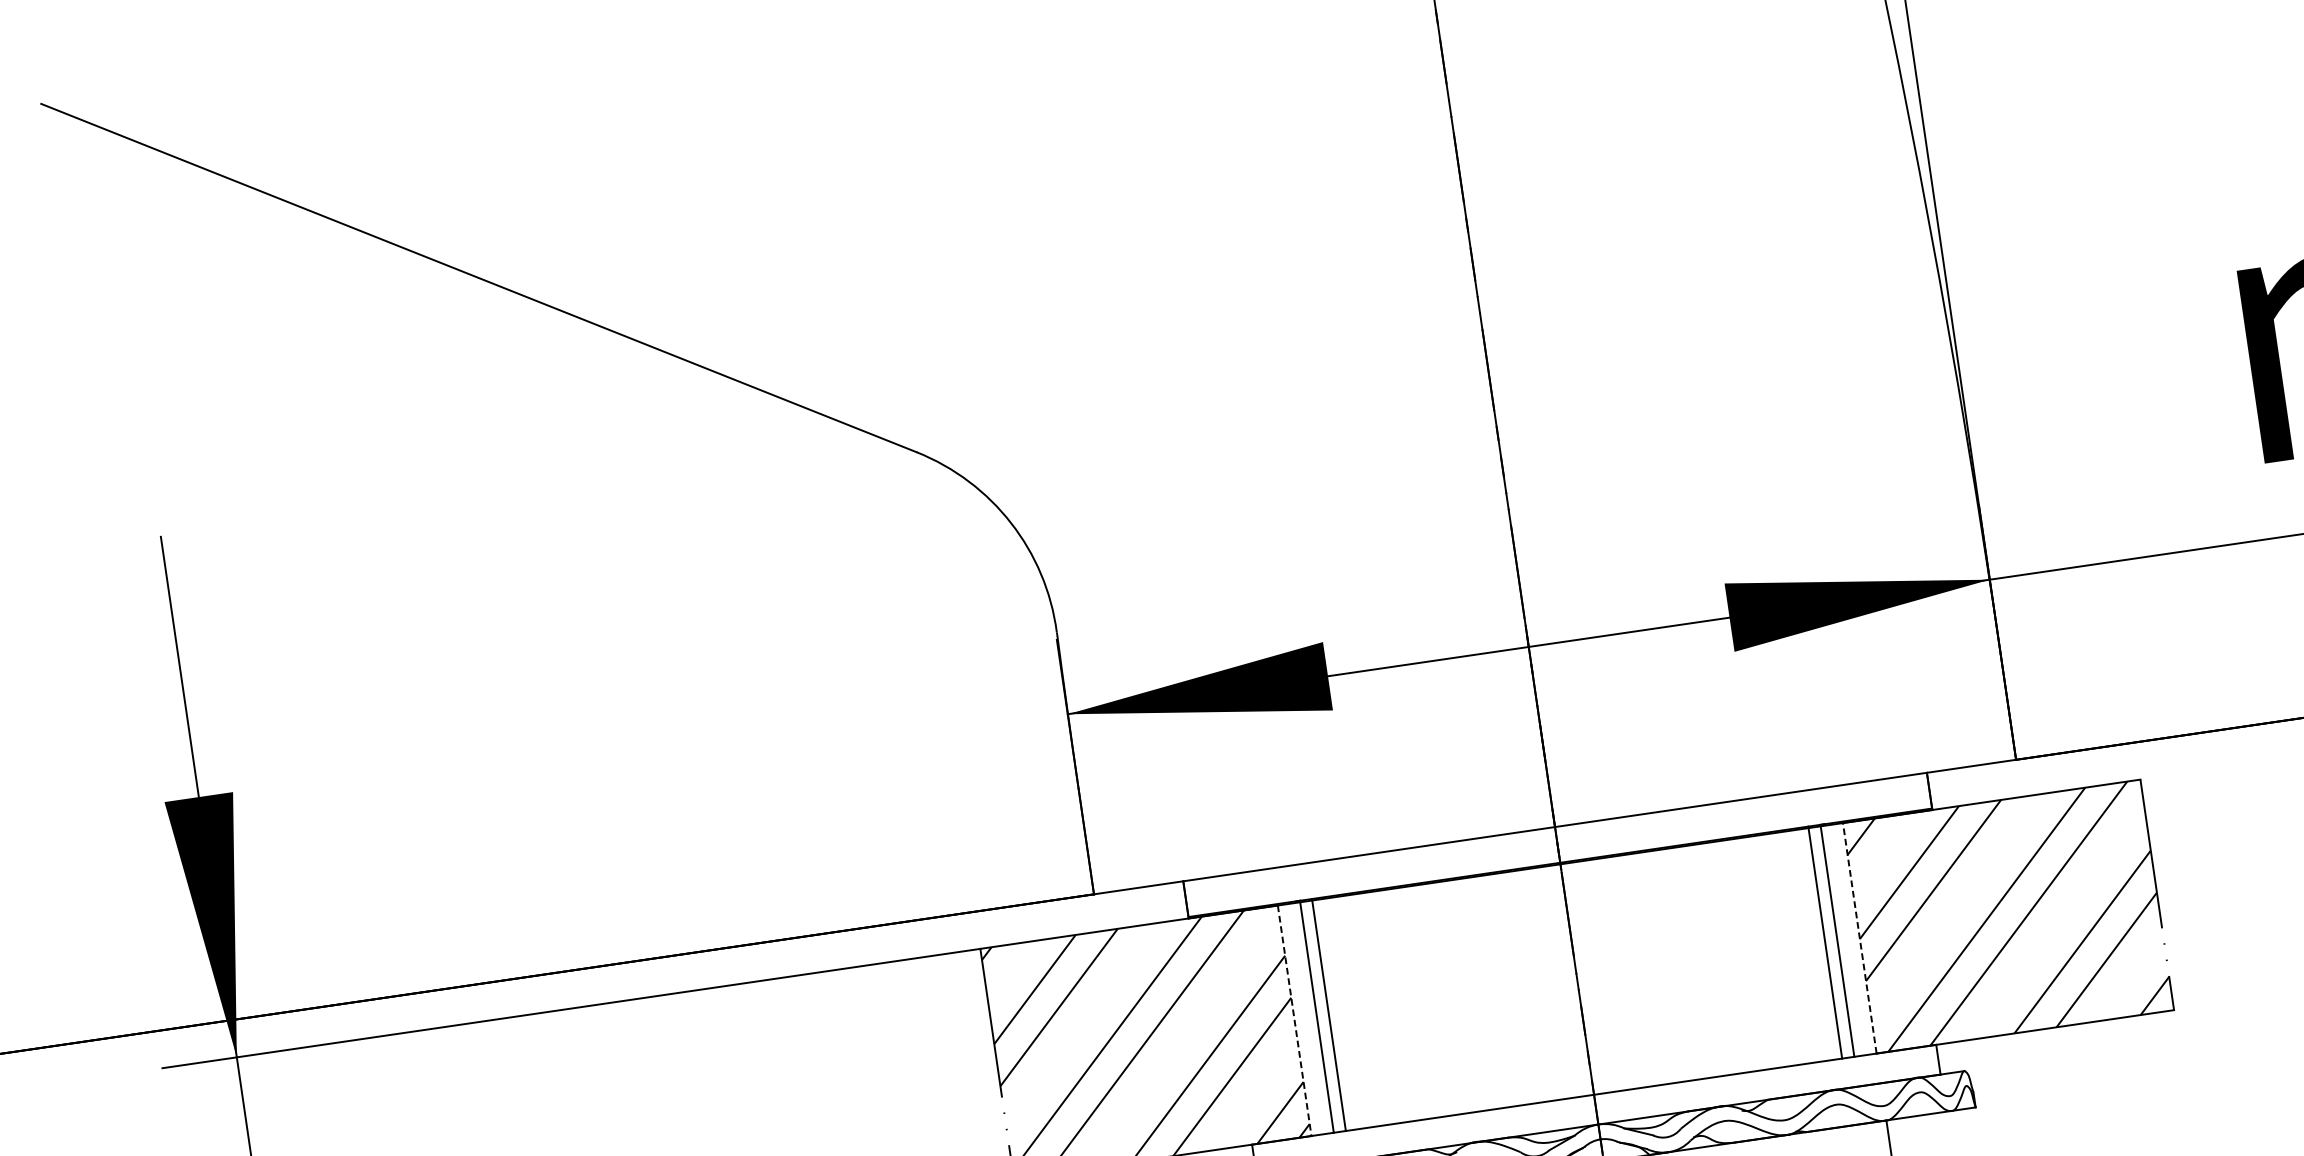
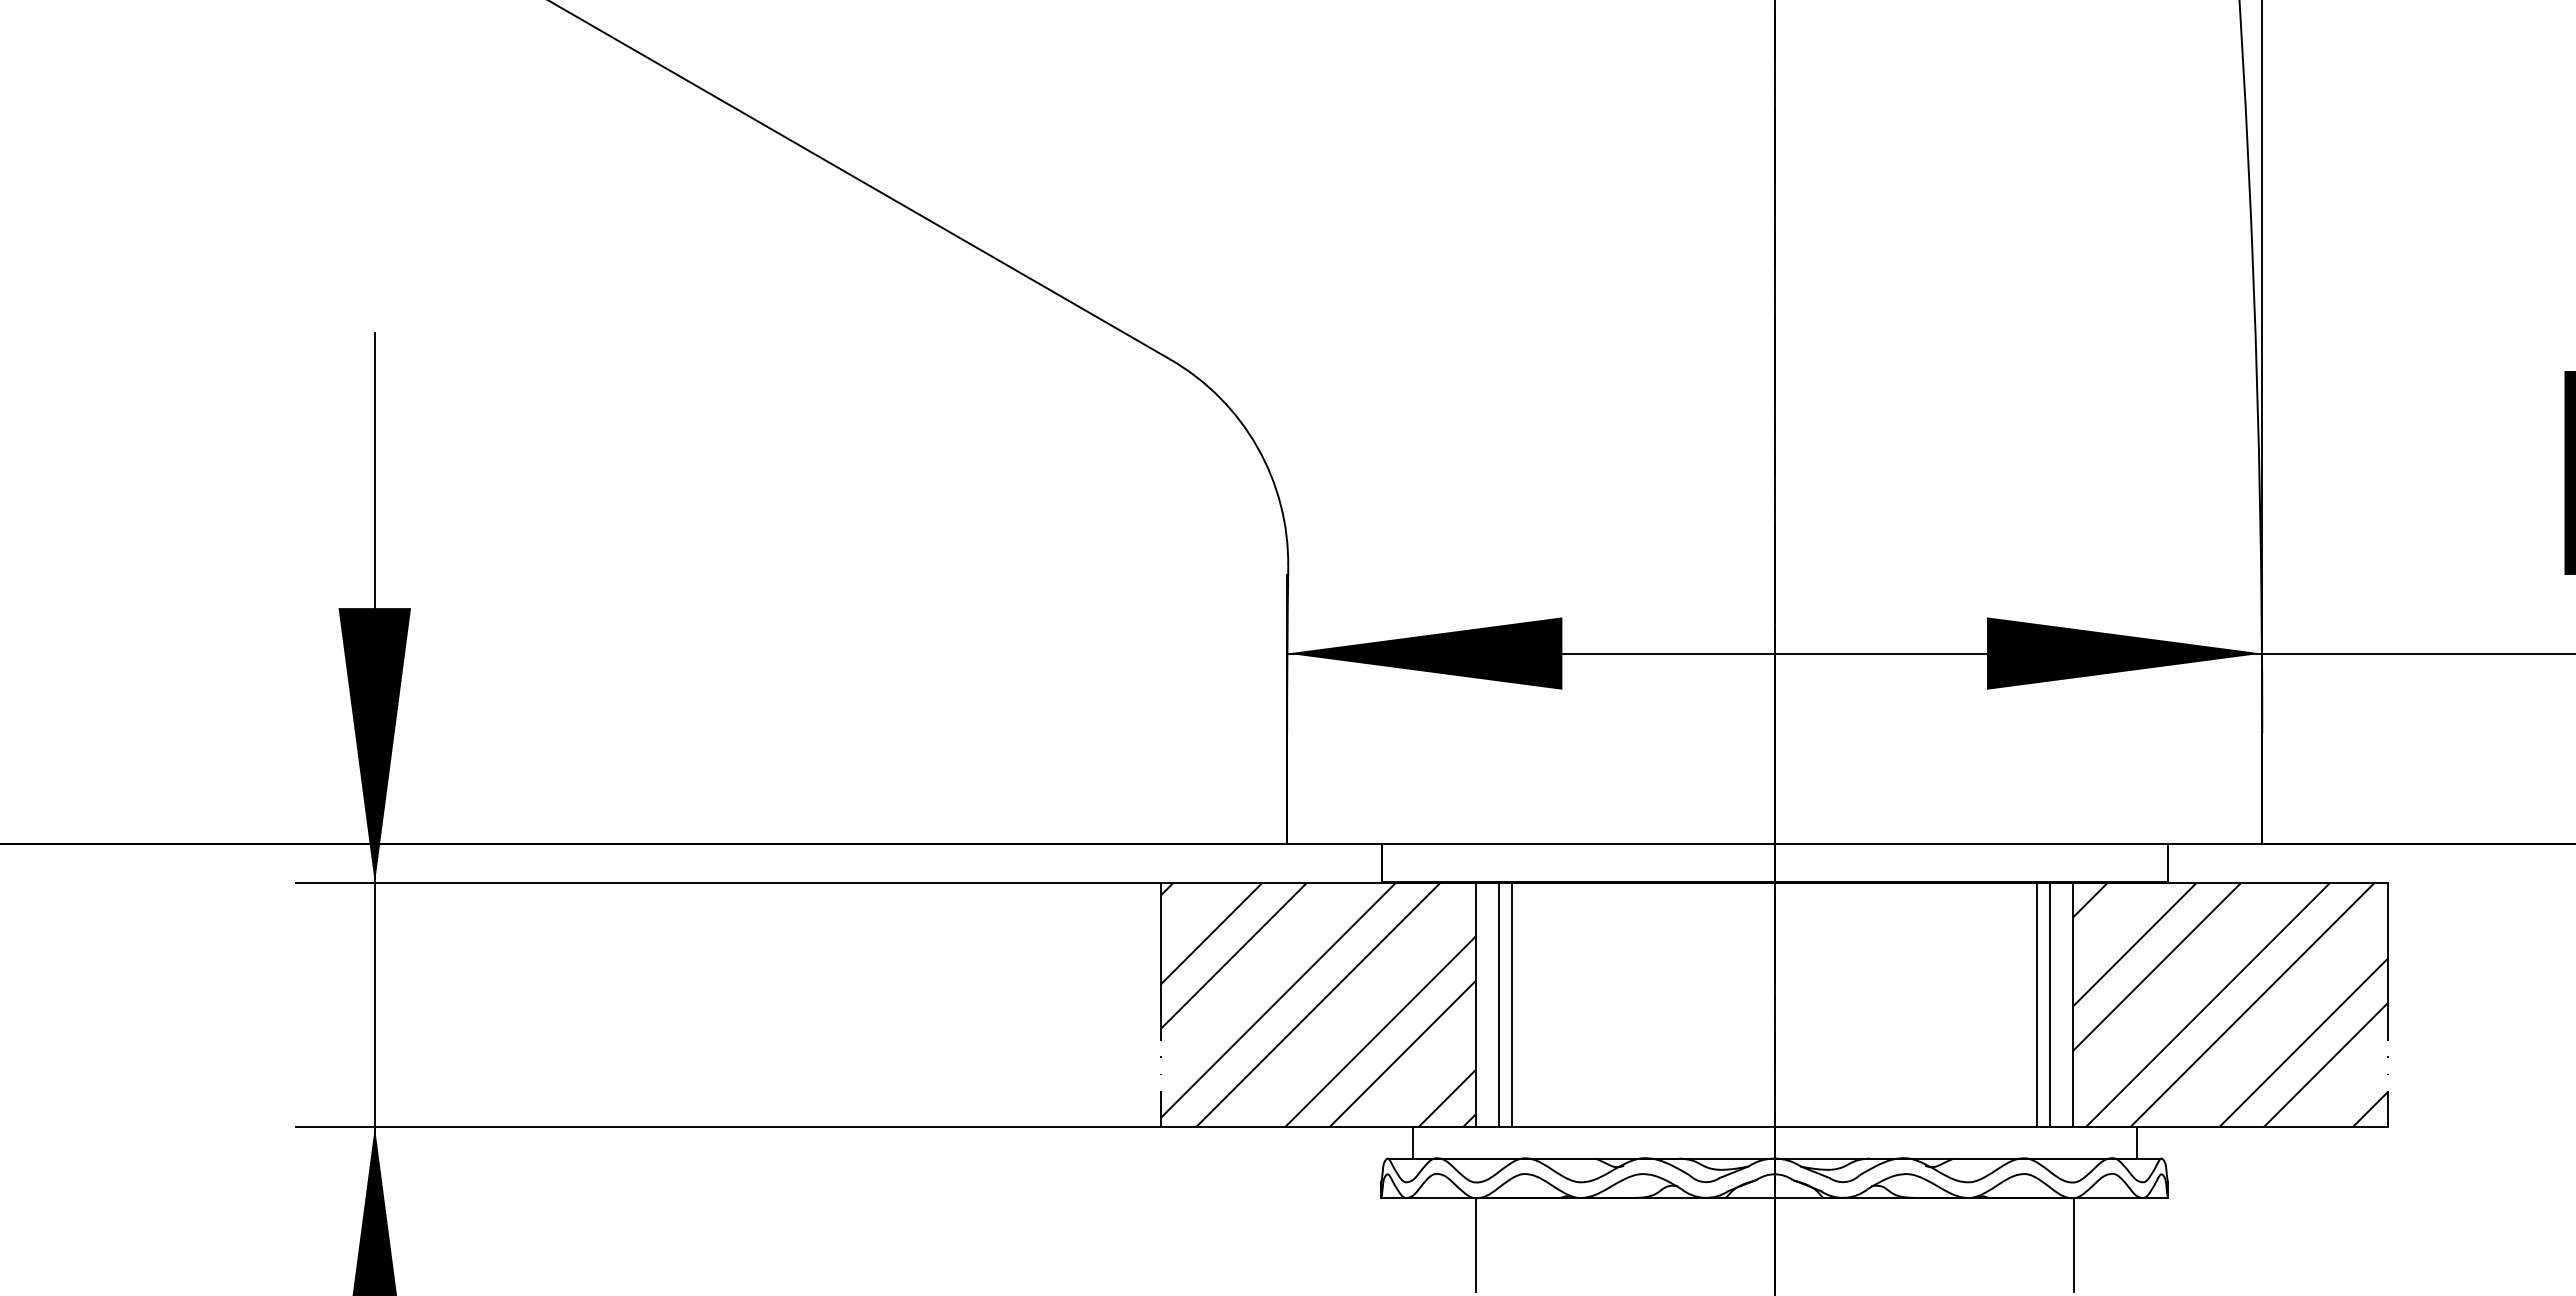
line: (1859, 938) -> (2073, 1005), dashed -> solid
line: (1294, 1021) -> (1475, 1005), dashed -> solid

